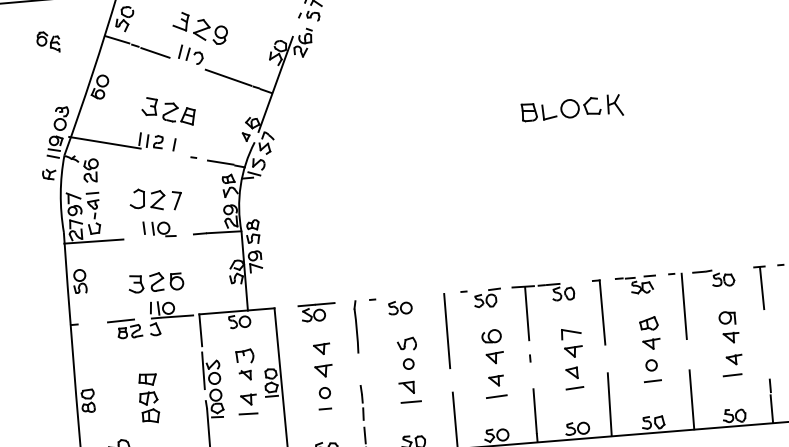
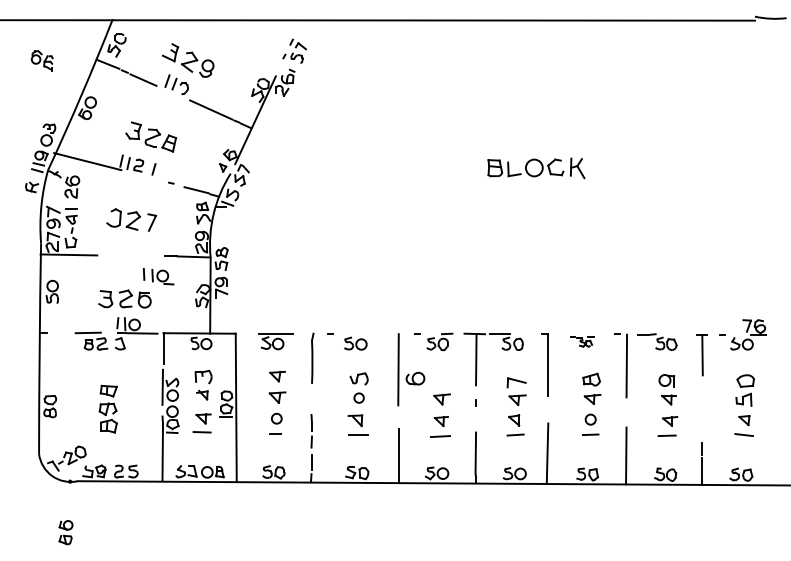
part: (159, 229) -> (158, 276), moved
part: (635, 284) -> (582, 341), size x0.6
part: (491, 336) -> (415, 378), moved

